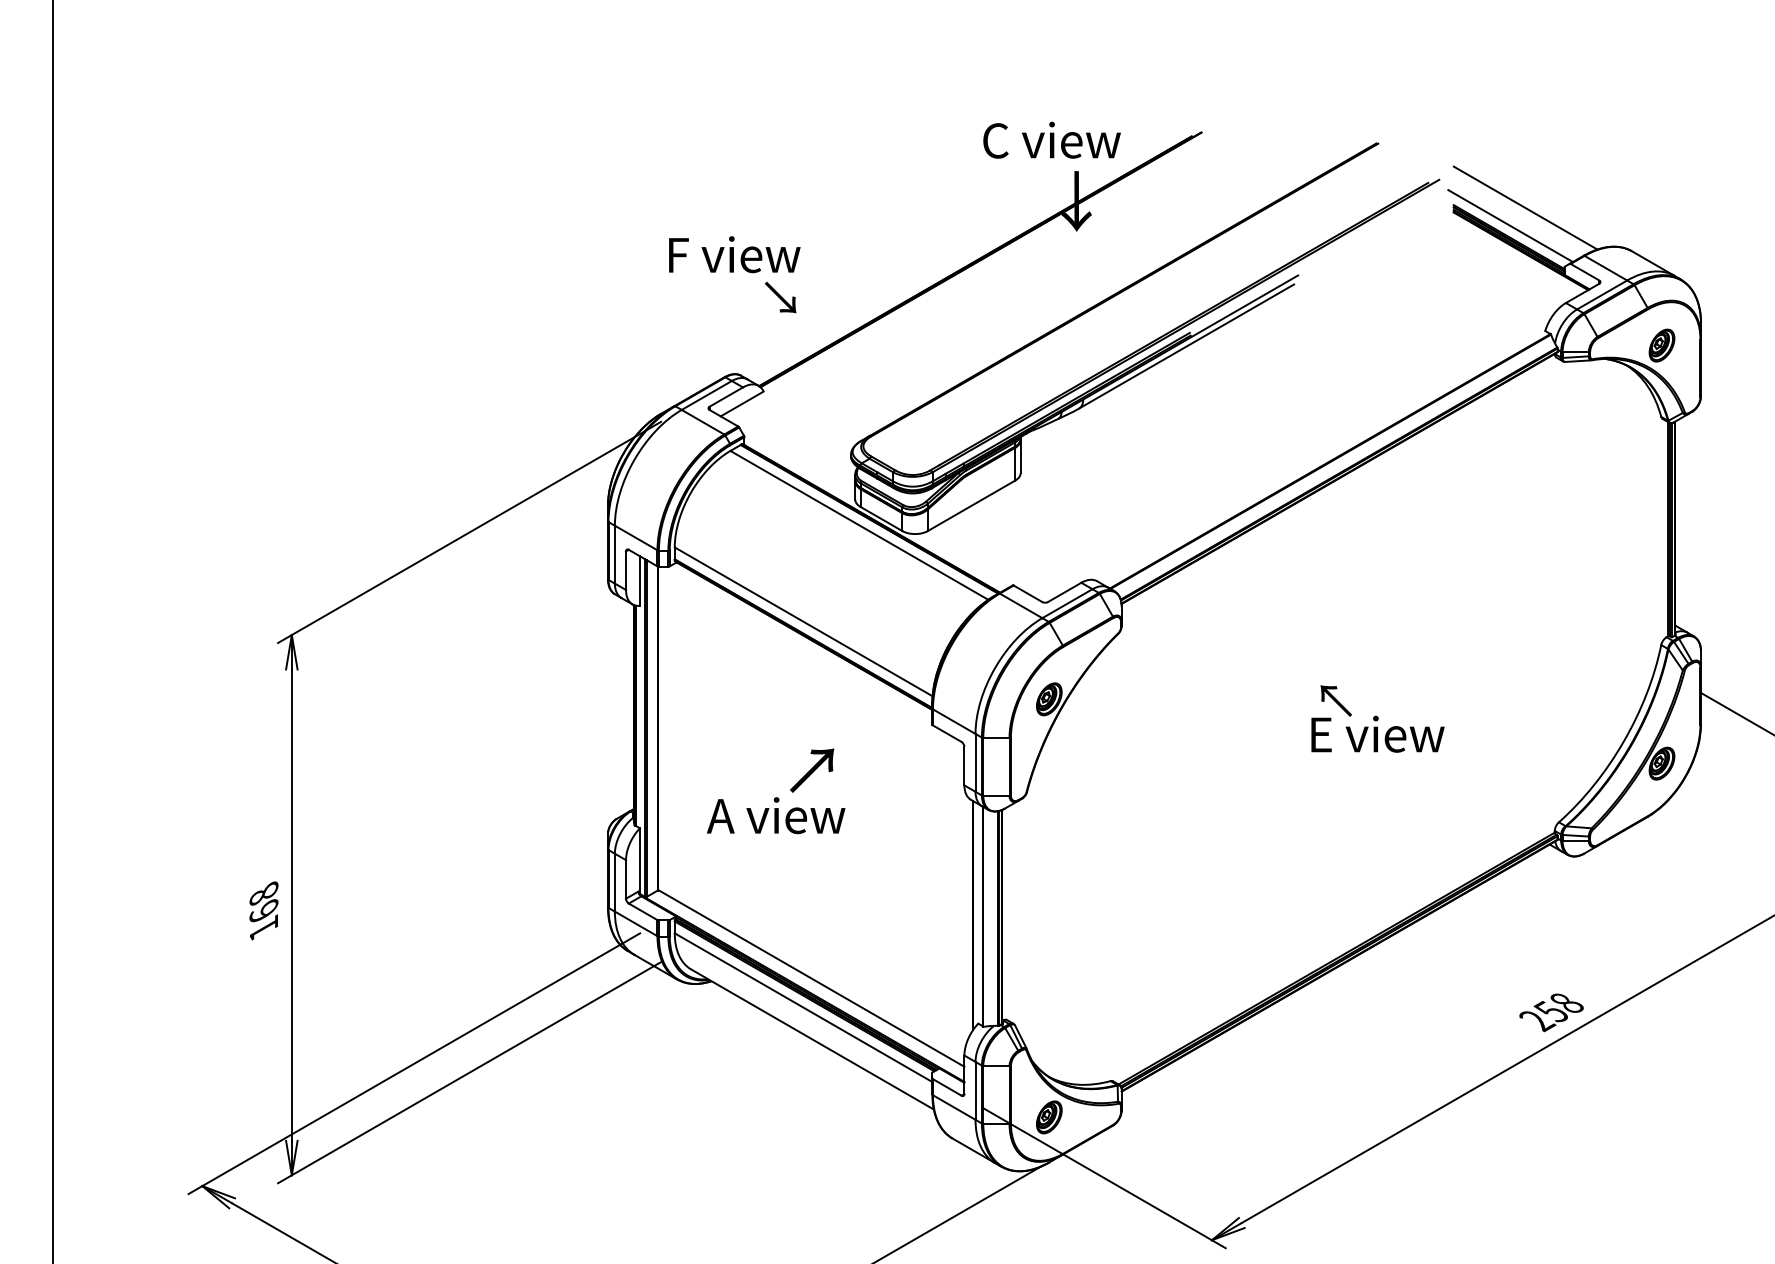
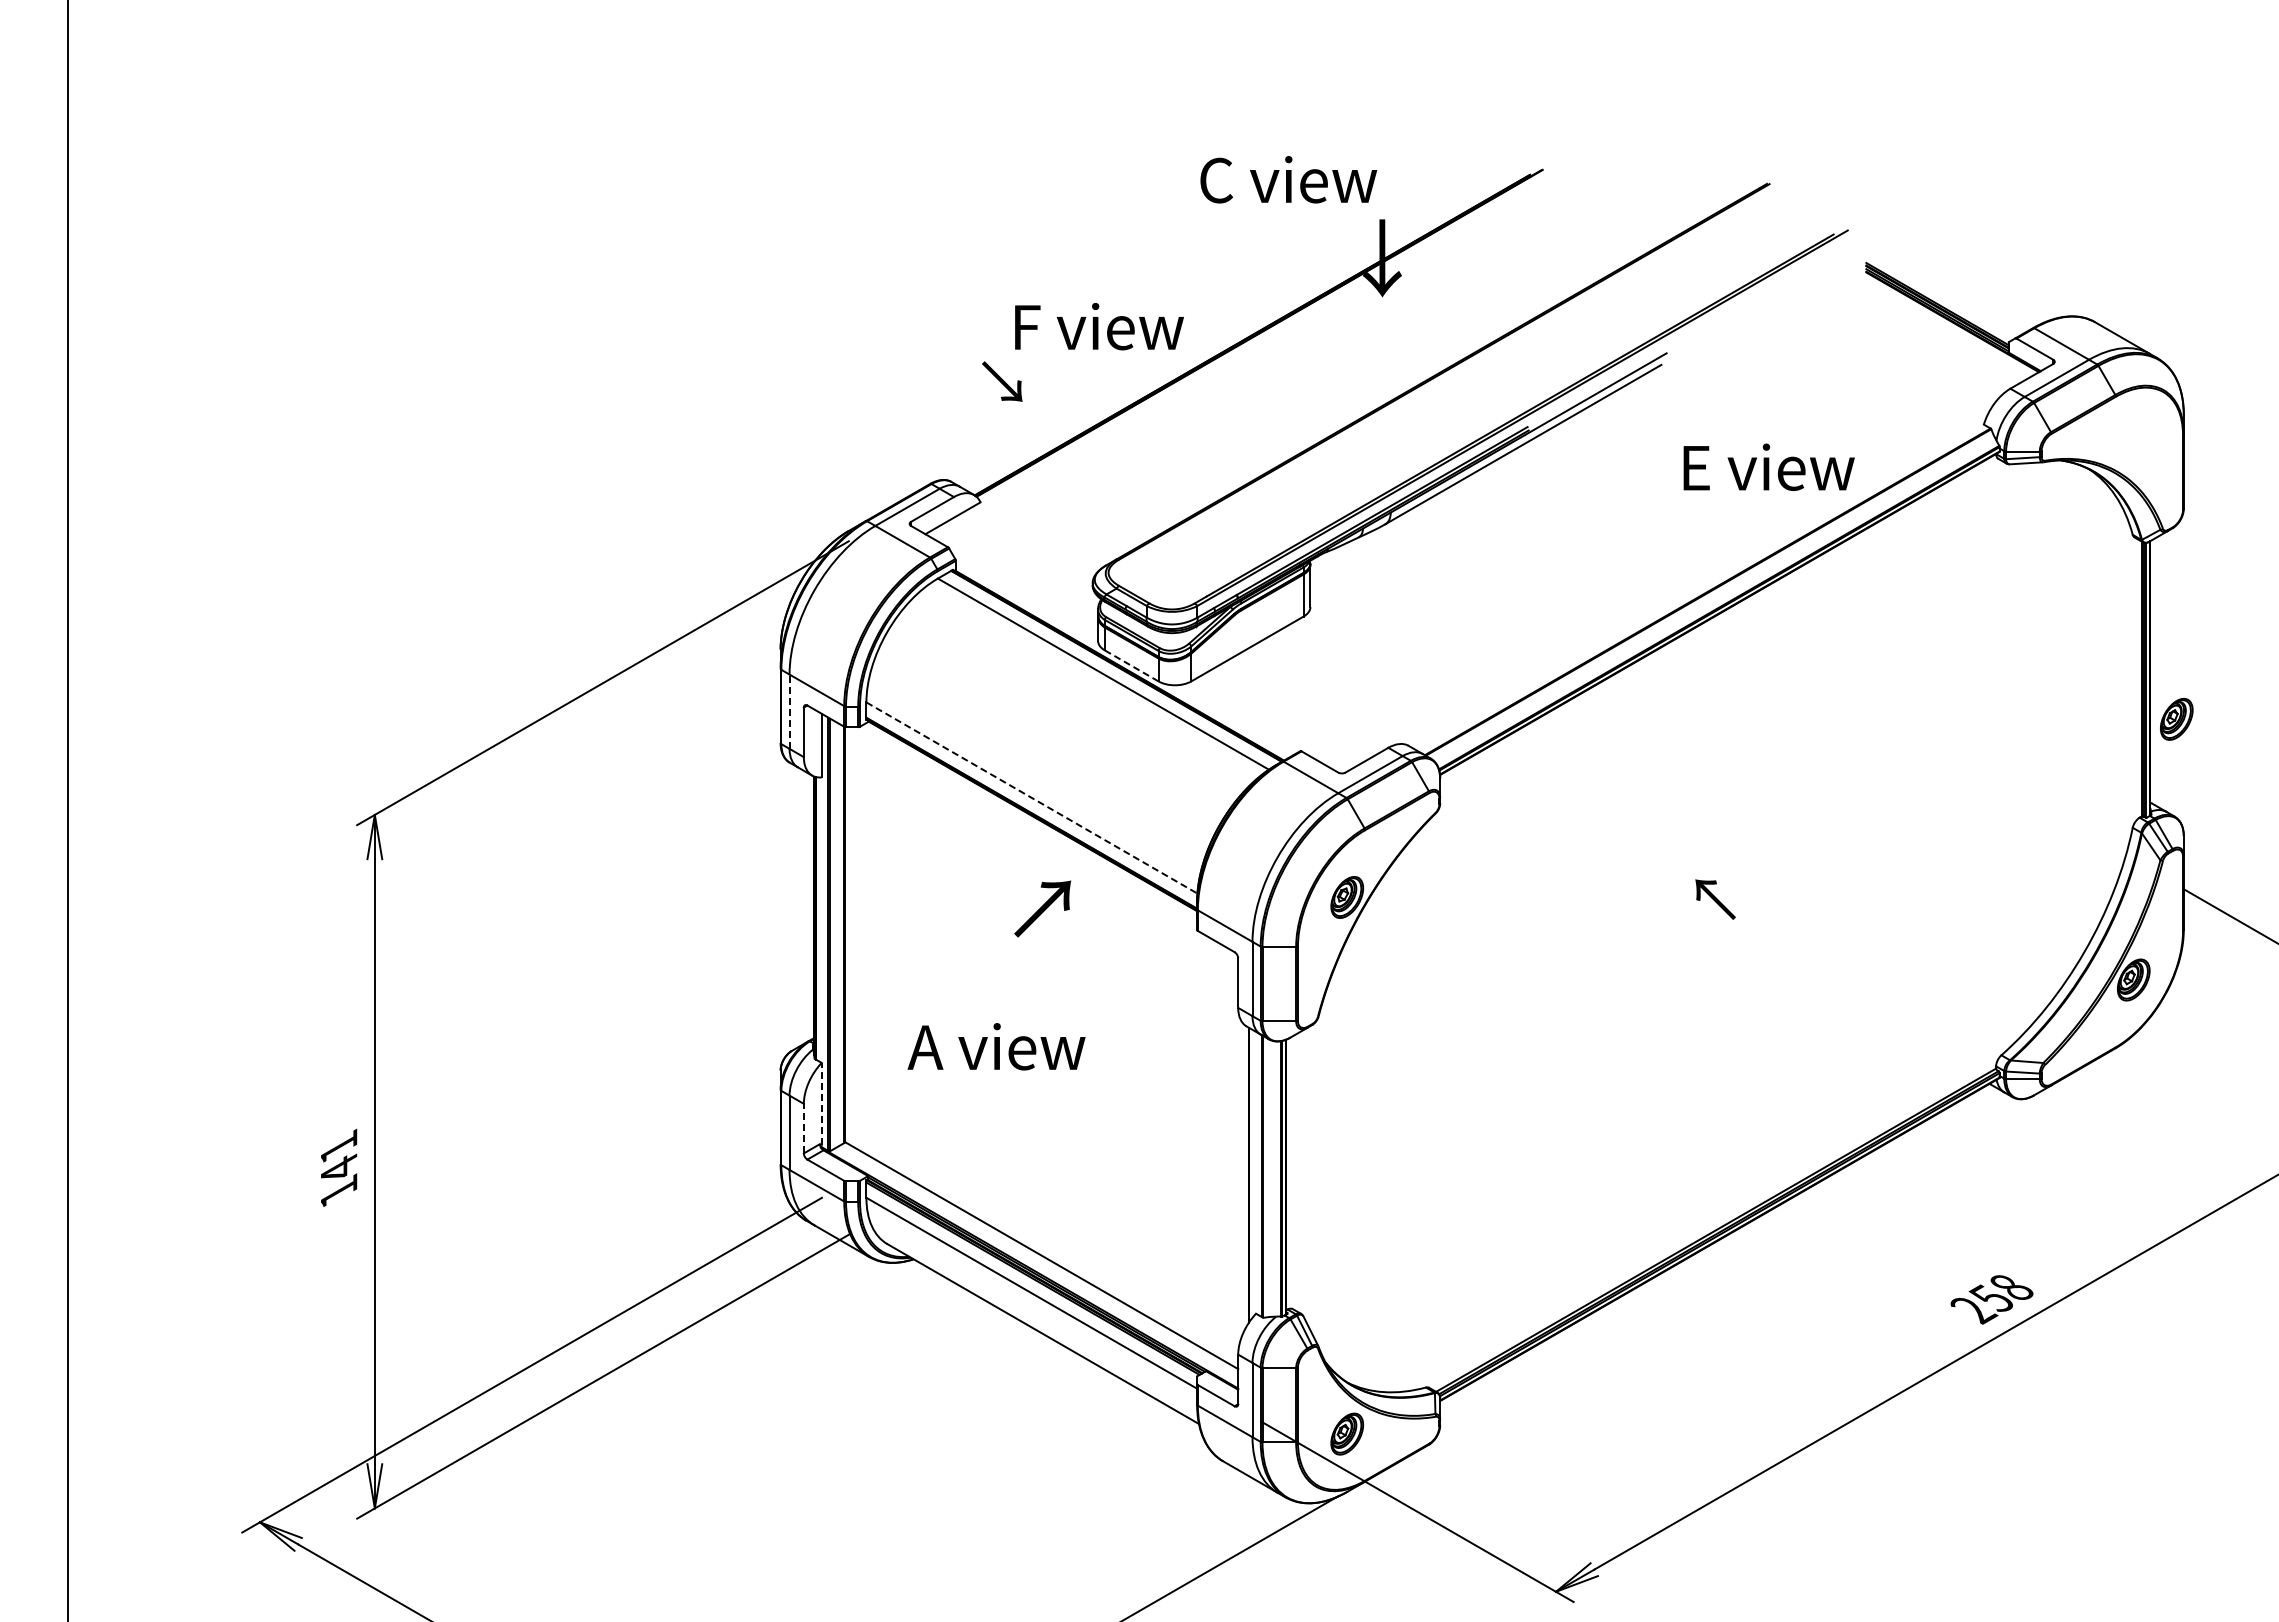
text: (1051, 140) -> (1288, 179), moved
line: (1525, 207) -> (1958, 266), removed
line: (1510, 225) -> (1939, 289), removed
text: (734, 254) -> (1099, 326), moved
part: (1661, 344) -> (2176, 718), moved
line: (881, 518) -> (1131, 665), solid -> dashed
line: (614, 554) -> (789, 711), solid -> dashed
line: (804, 622) -> (1032, 798), solid -> dashed
text: (1377, 733) -> (1768, 466), moved
text: (811, 770) -> (1042, 908), moved
line: (639, 859) -> (821, 1103), solid -> dashed
line: (625, 879) -> (803, 1128), solid -> dashed
text: (263, 900) -> (338, 1155), 168 -> 141

